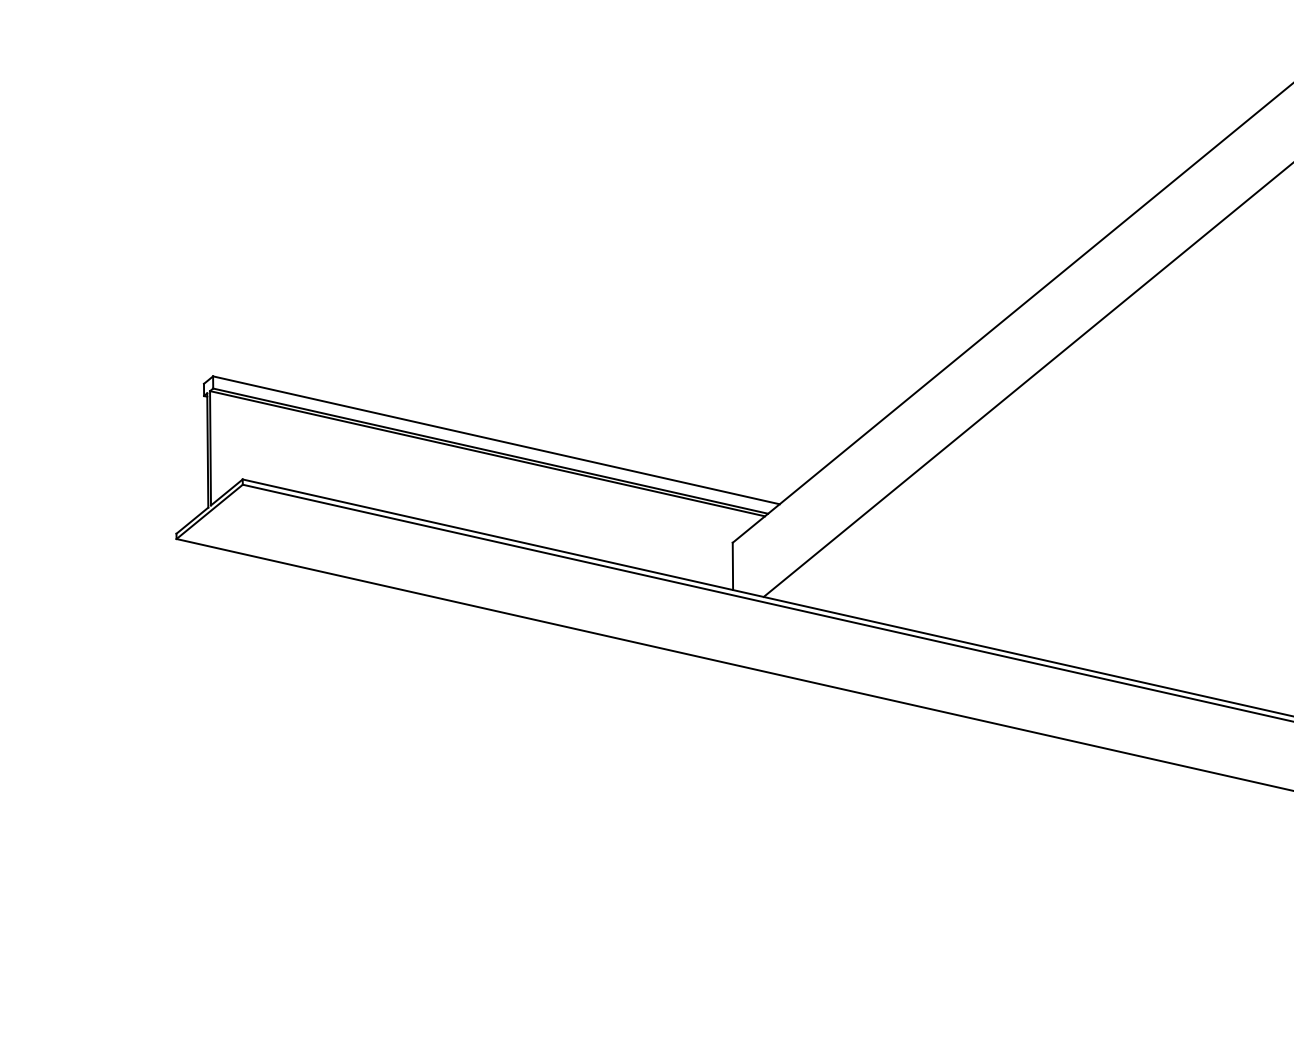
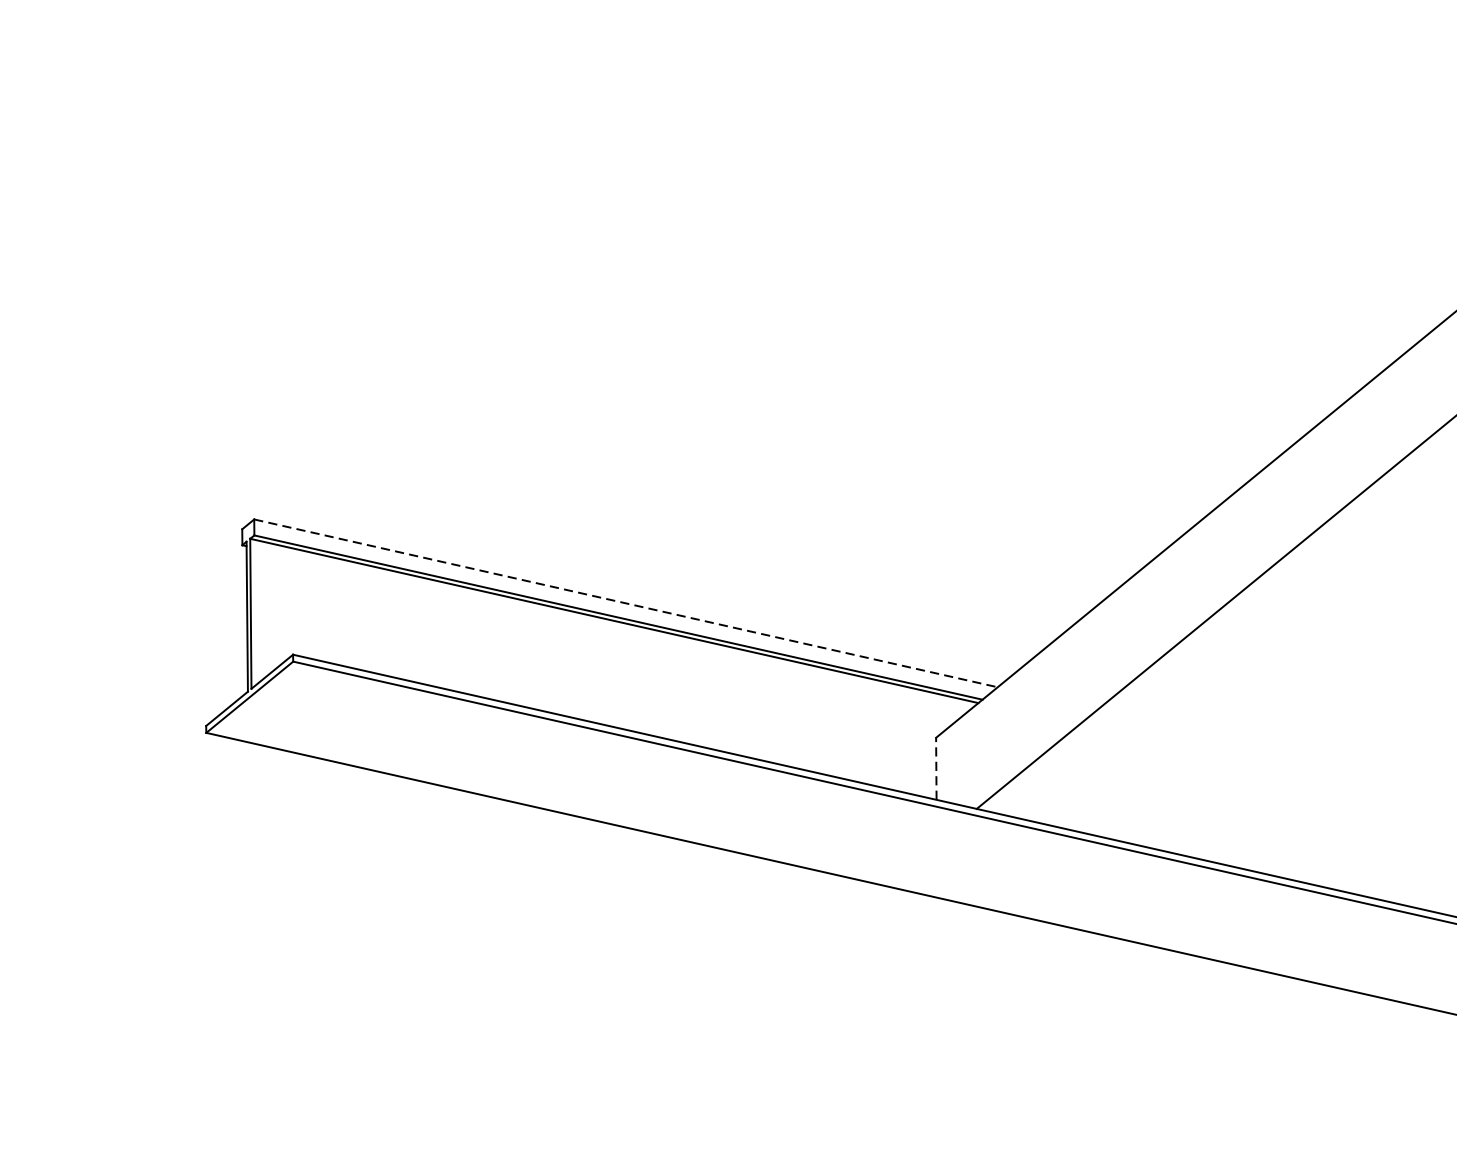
line: (496, 440) -> (626, 603), solid -> dashed
line: (732, 566) -> (935, 768), solid -> dashed

